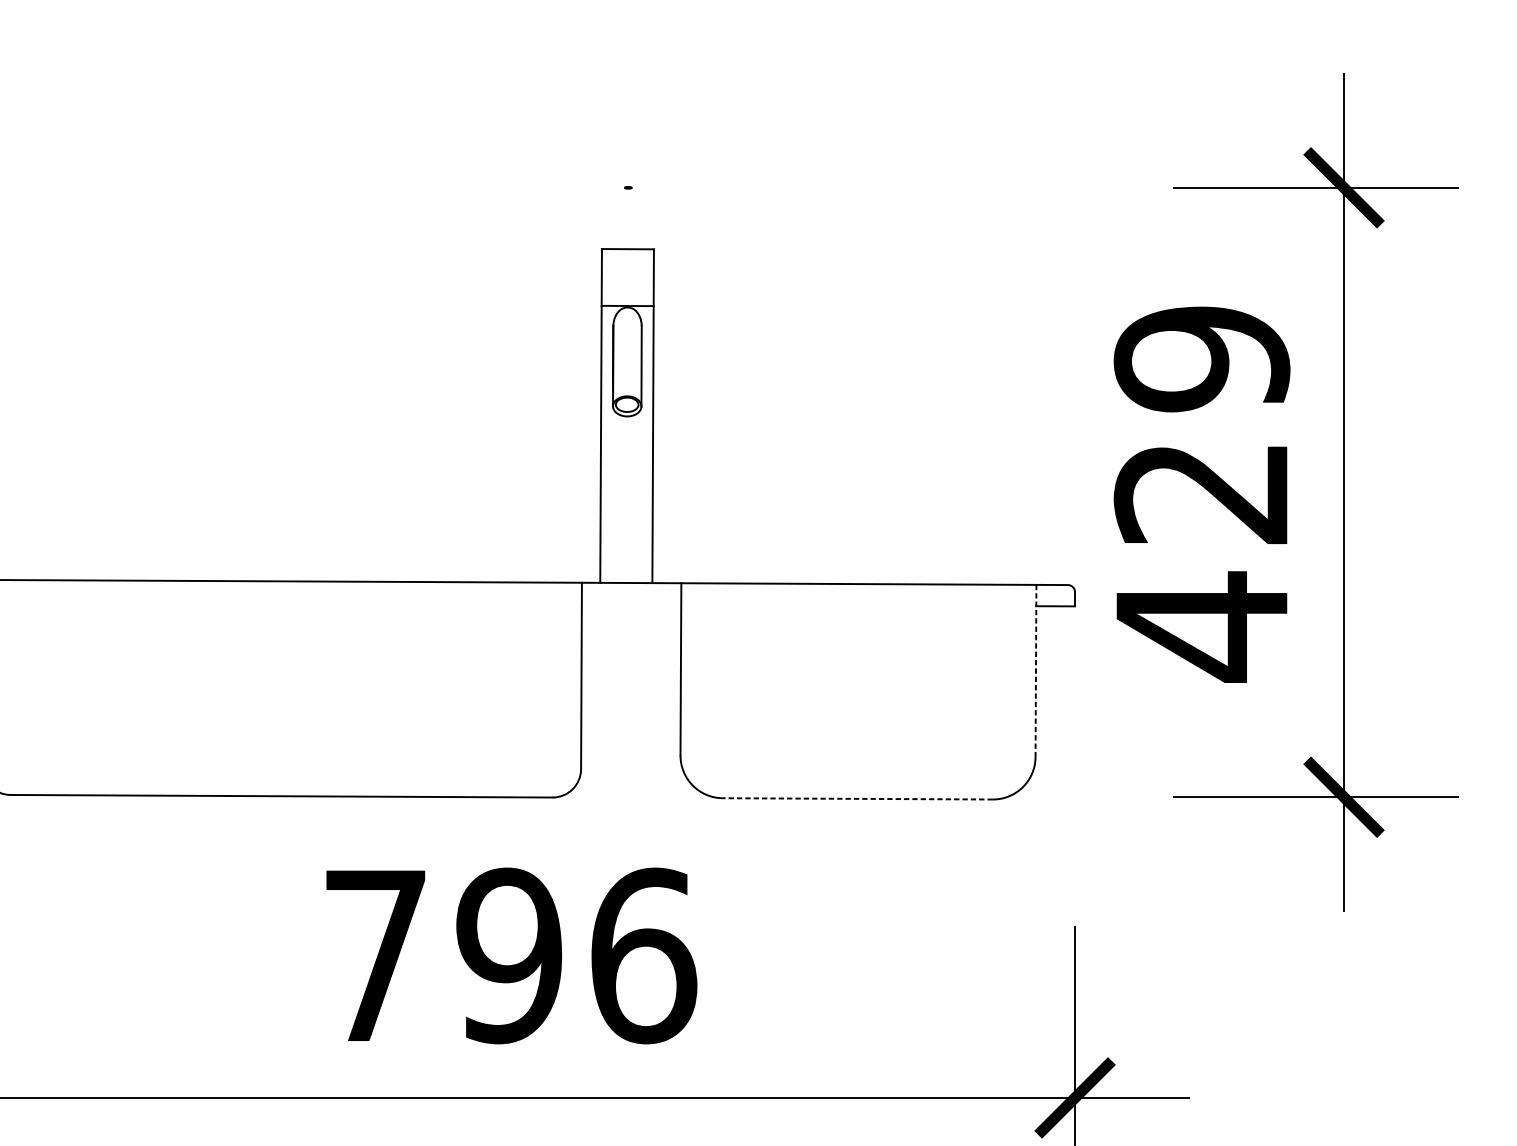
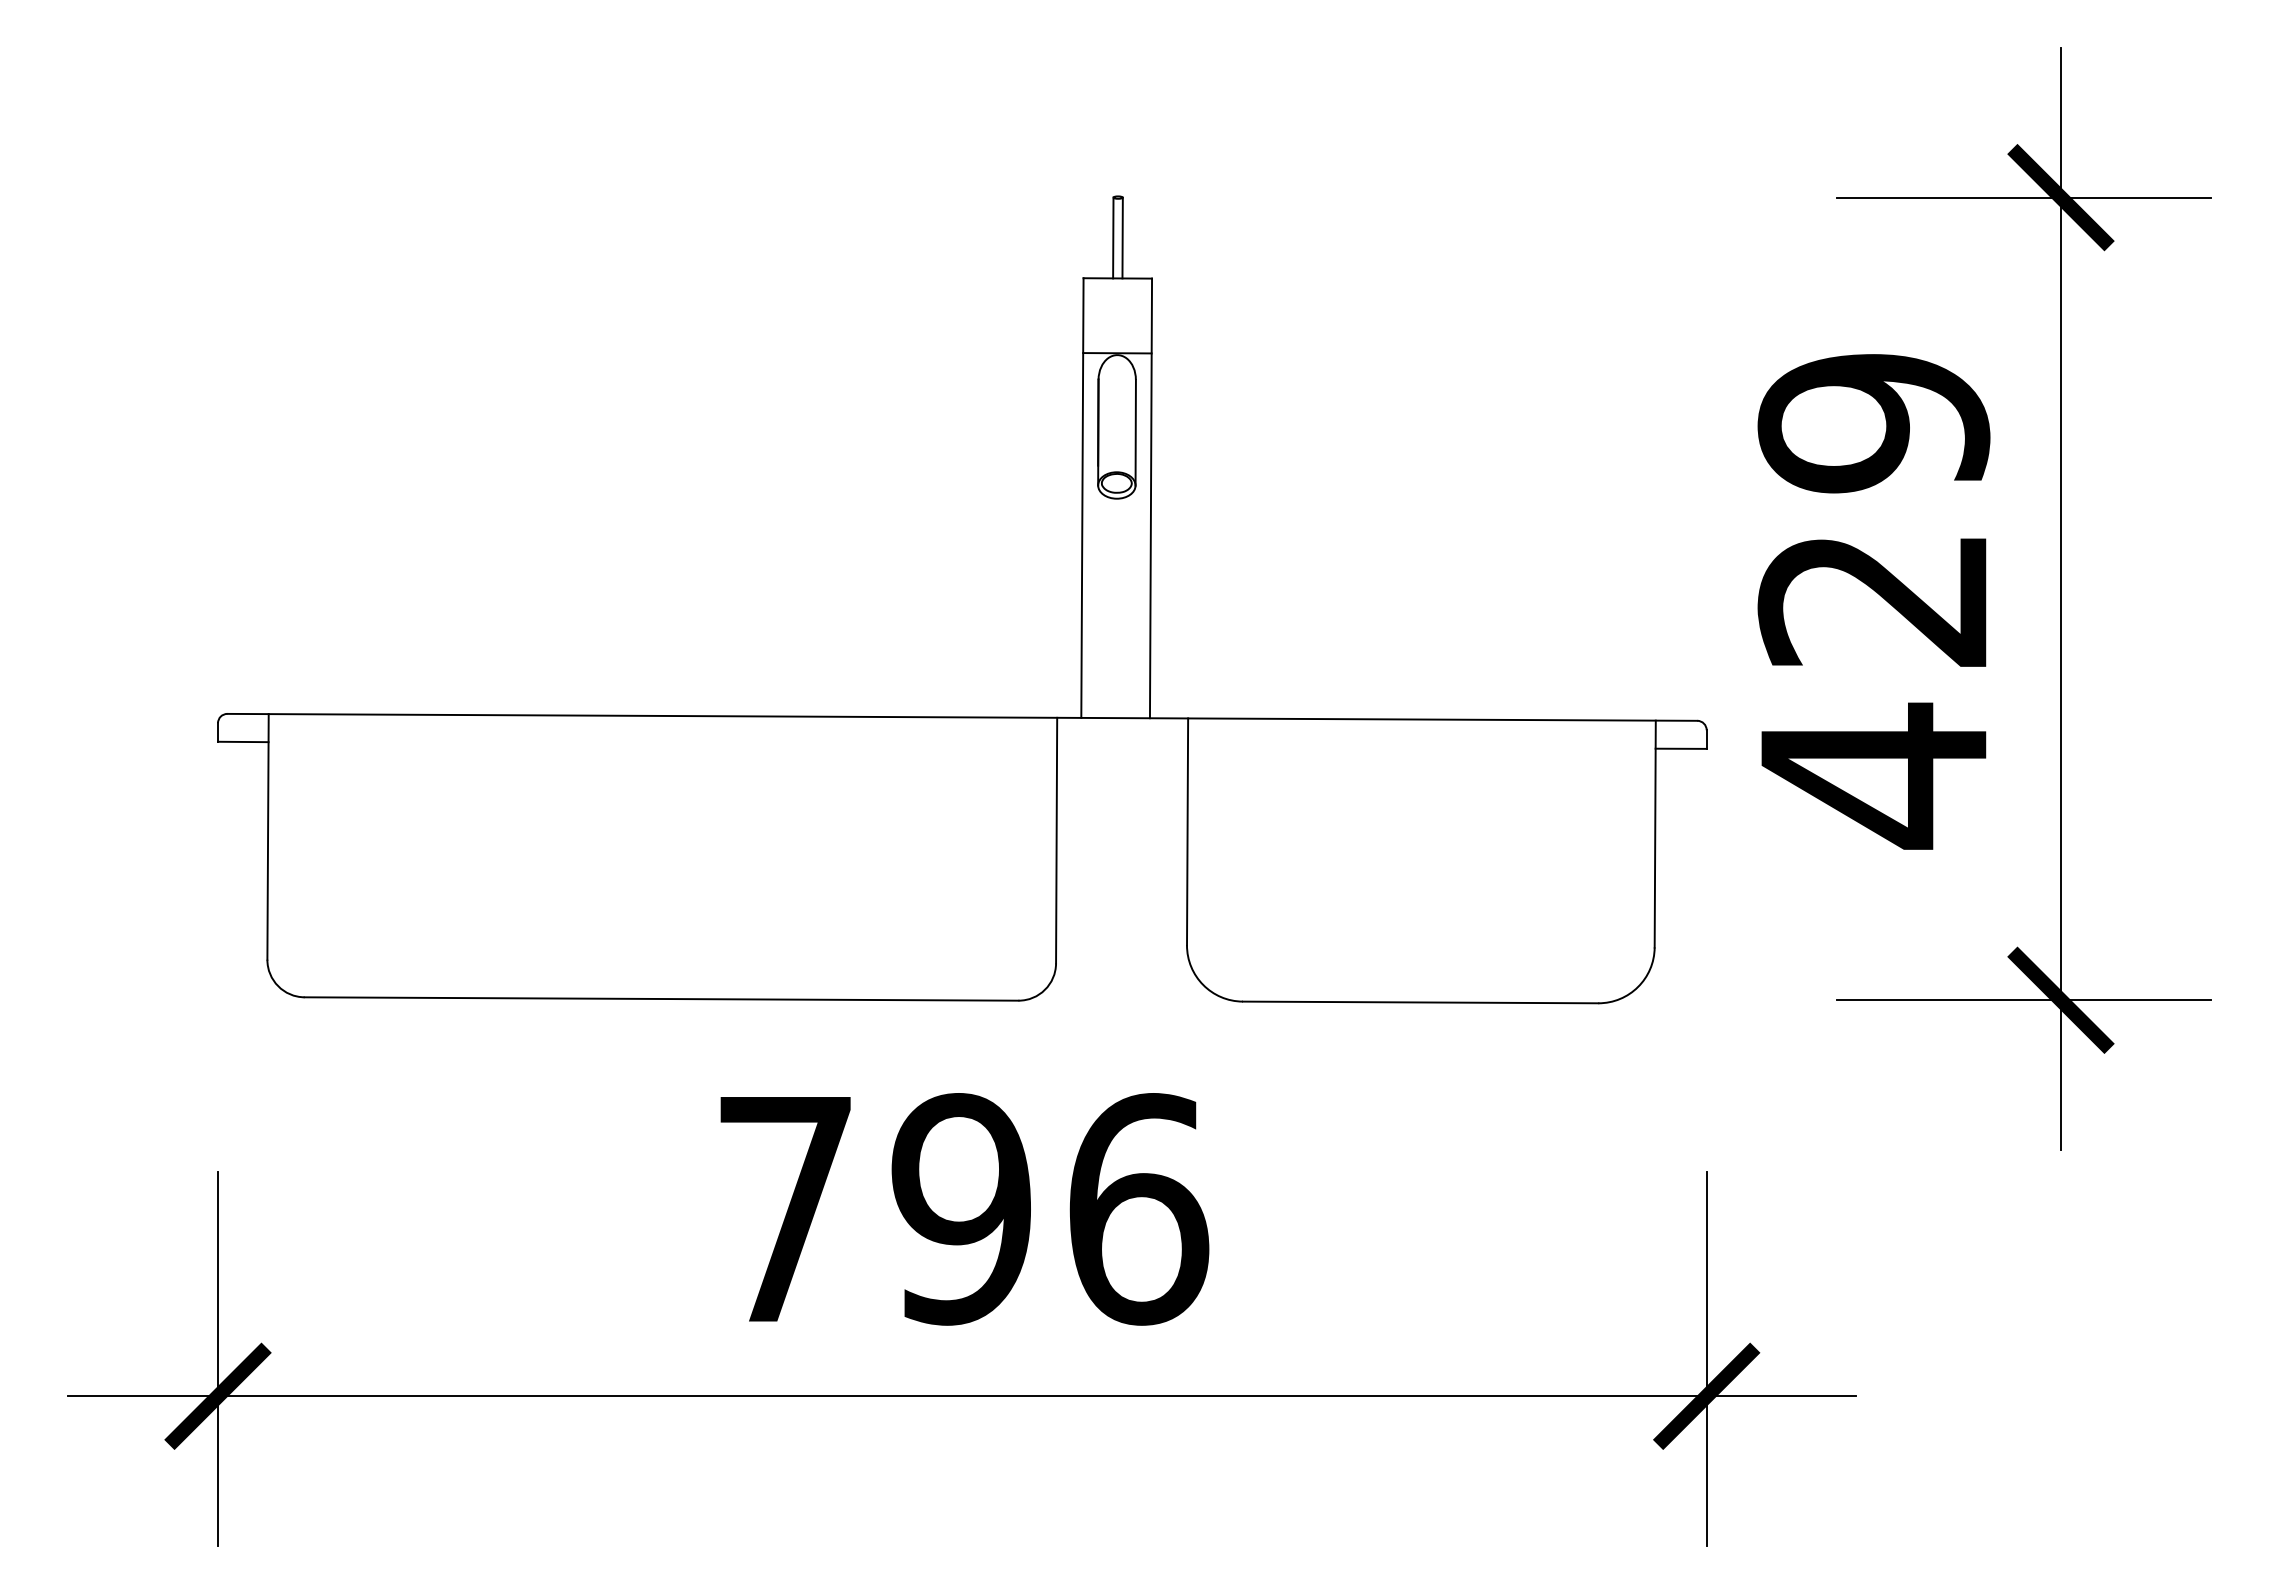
line: (624, 218) -> (1113, 237), added
line: (631, 218) -> (1122, 237), added
line: (1036, 670) -> (1655, 833), dashed -> solid
line: (857, 798) -> (1420, 1002), dashed -> solid

